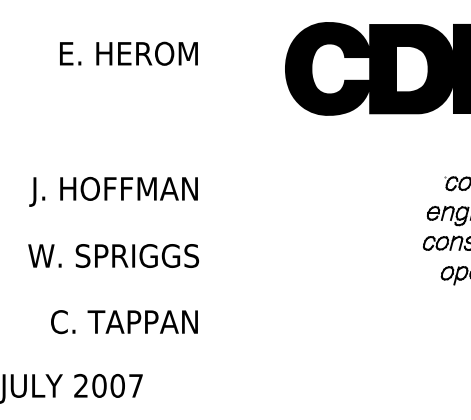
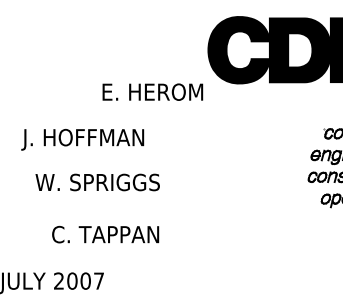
text: (128, 52) -> (152, 91), moved
text: (113, 255) -> (97, 182), moved
text: (124, 321) -> (105, 234), moved

